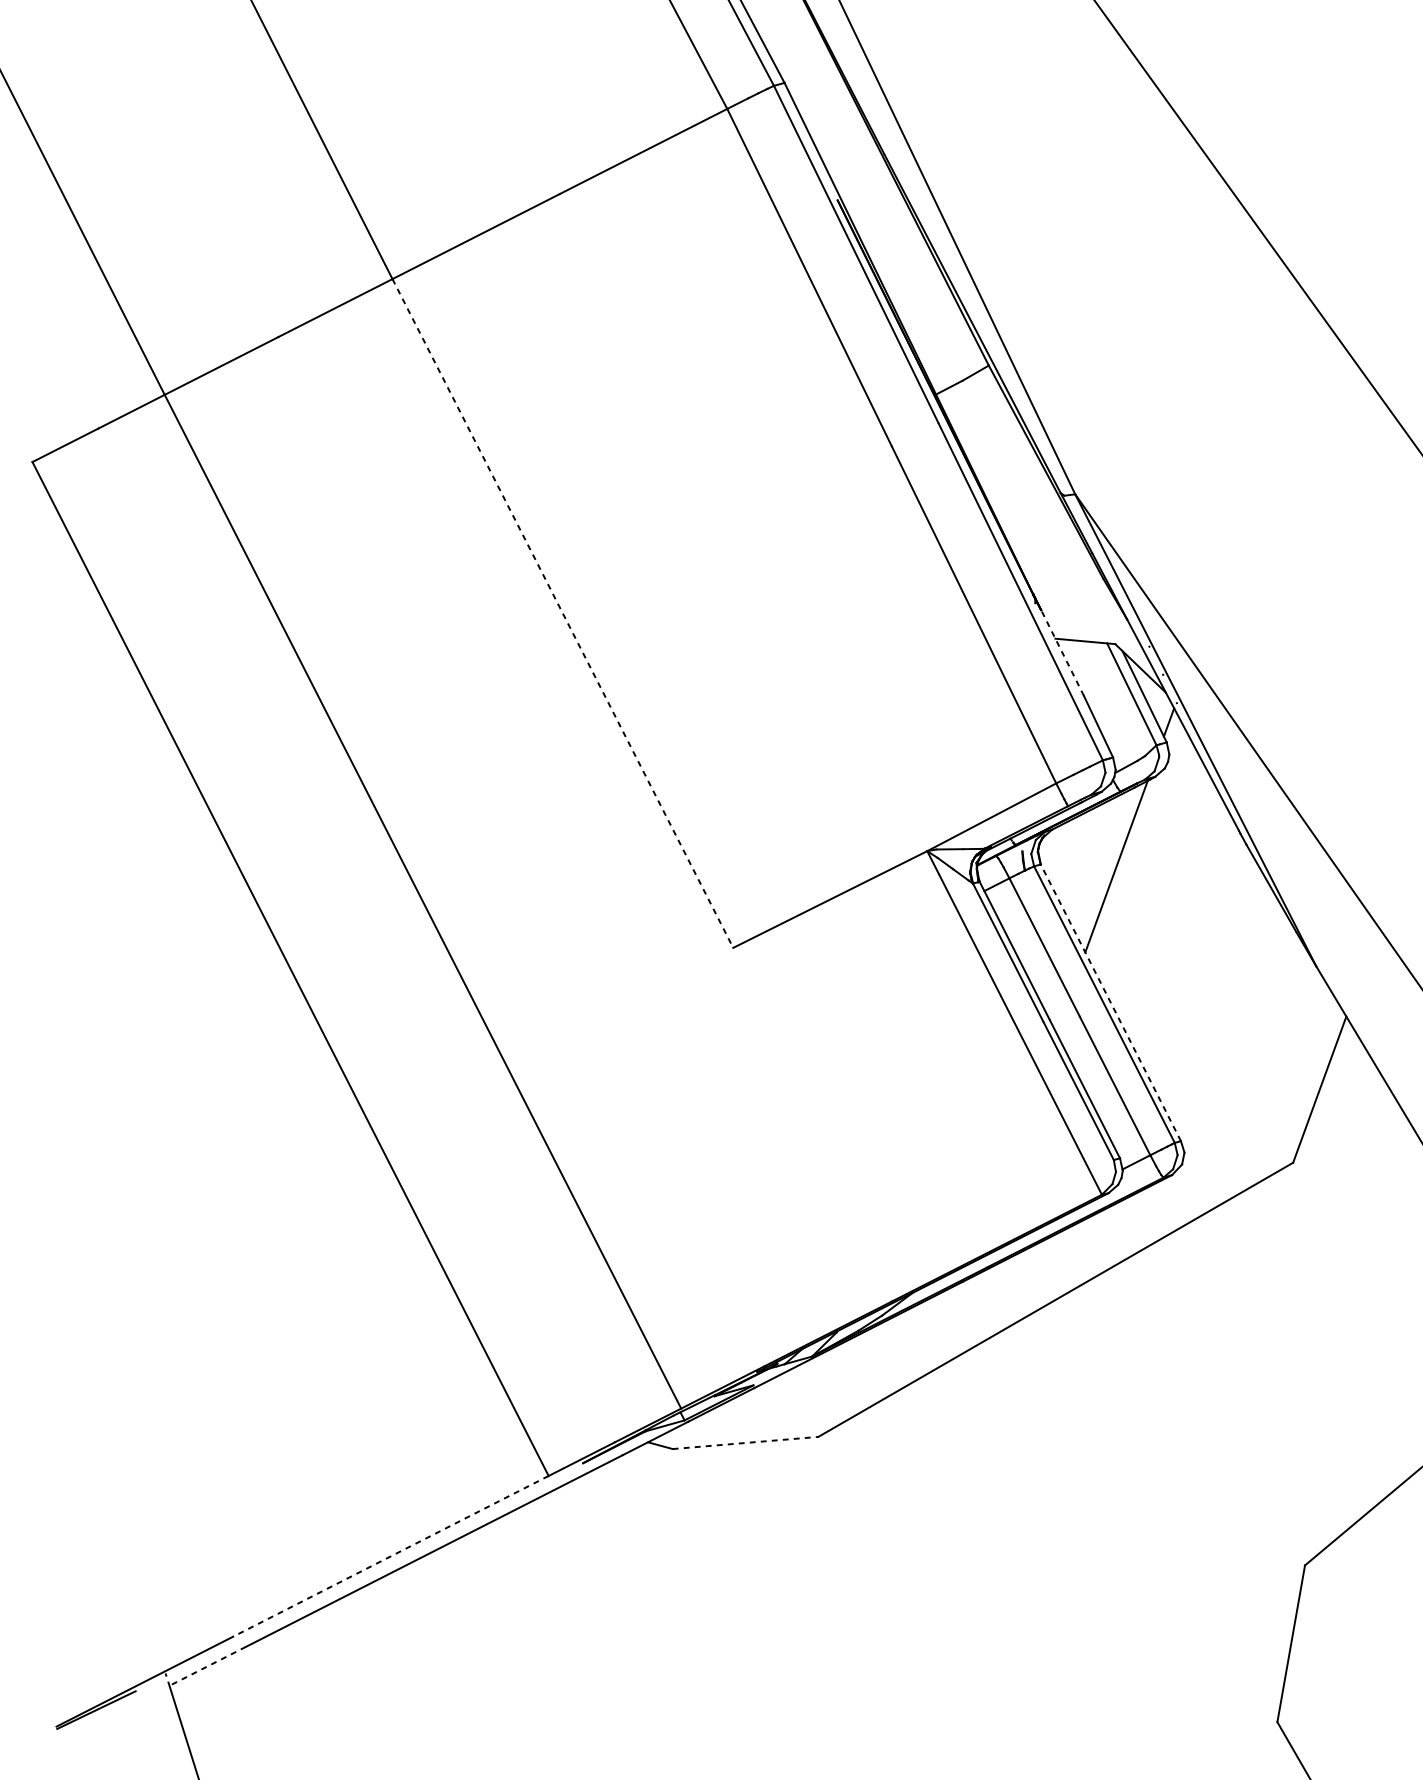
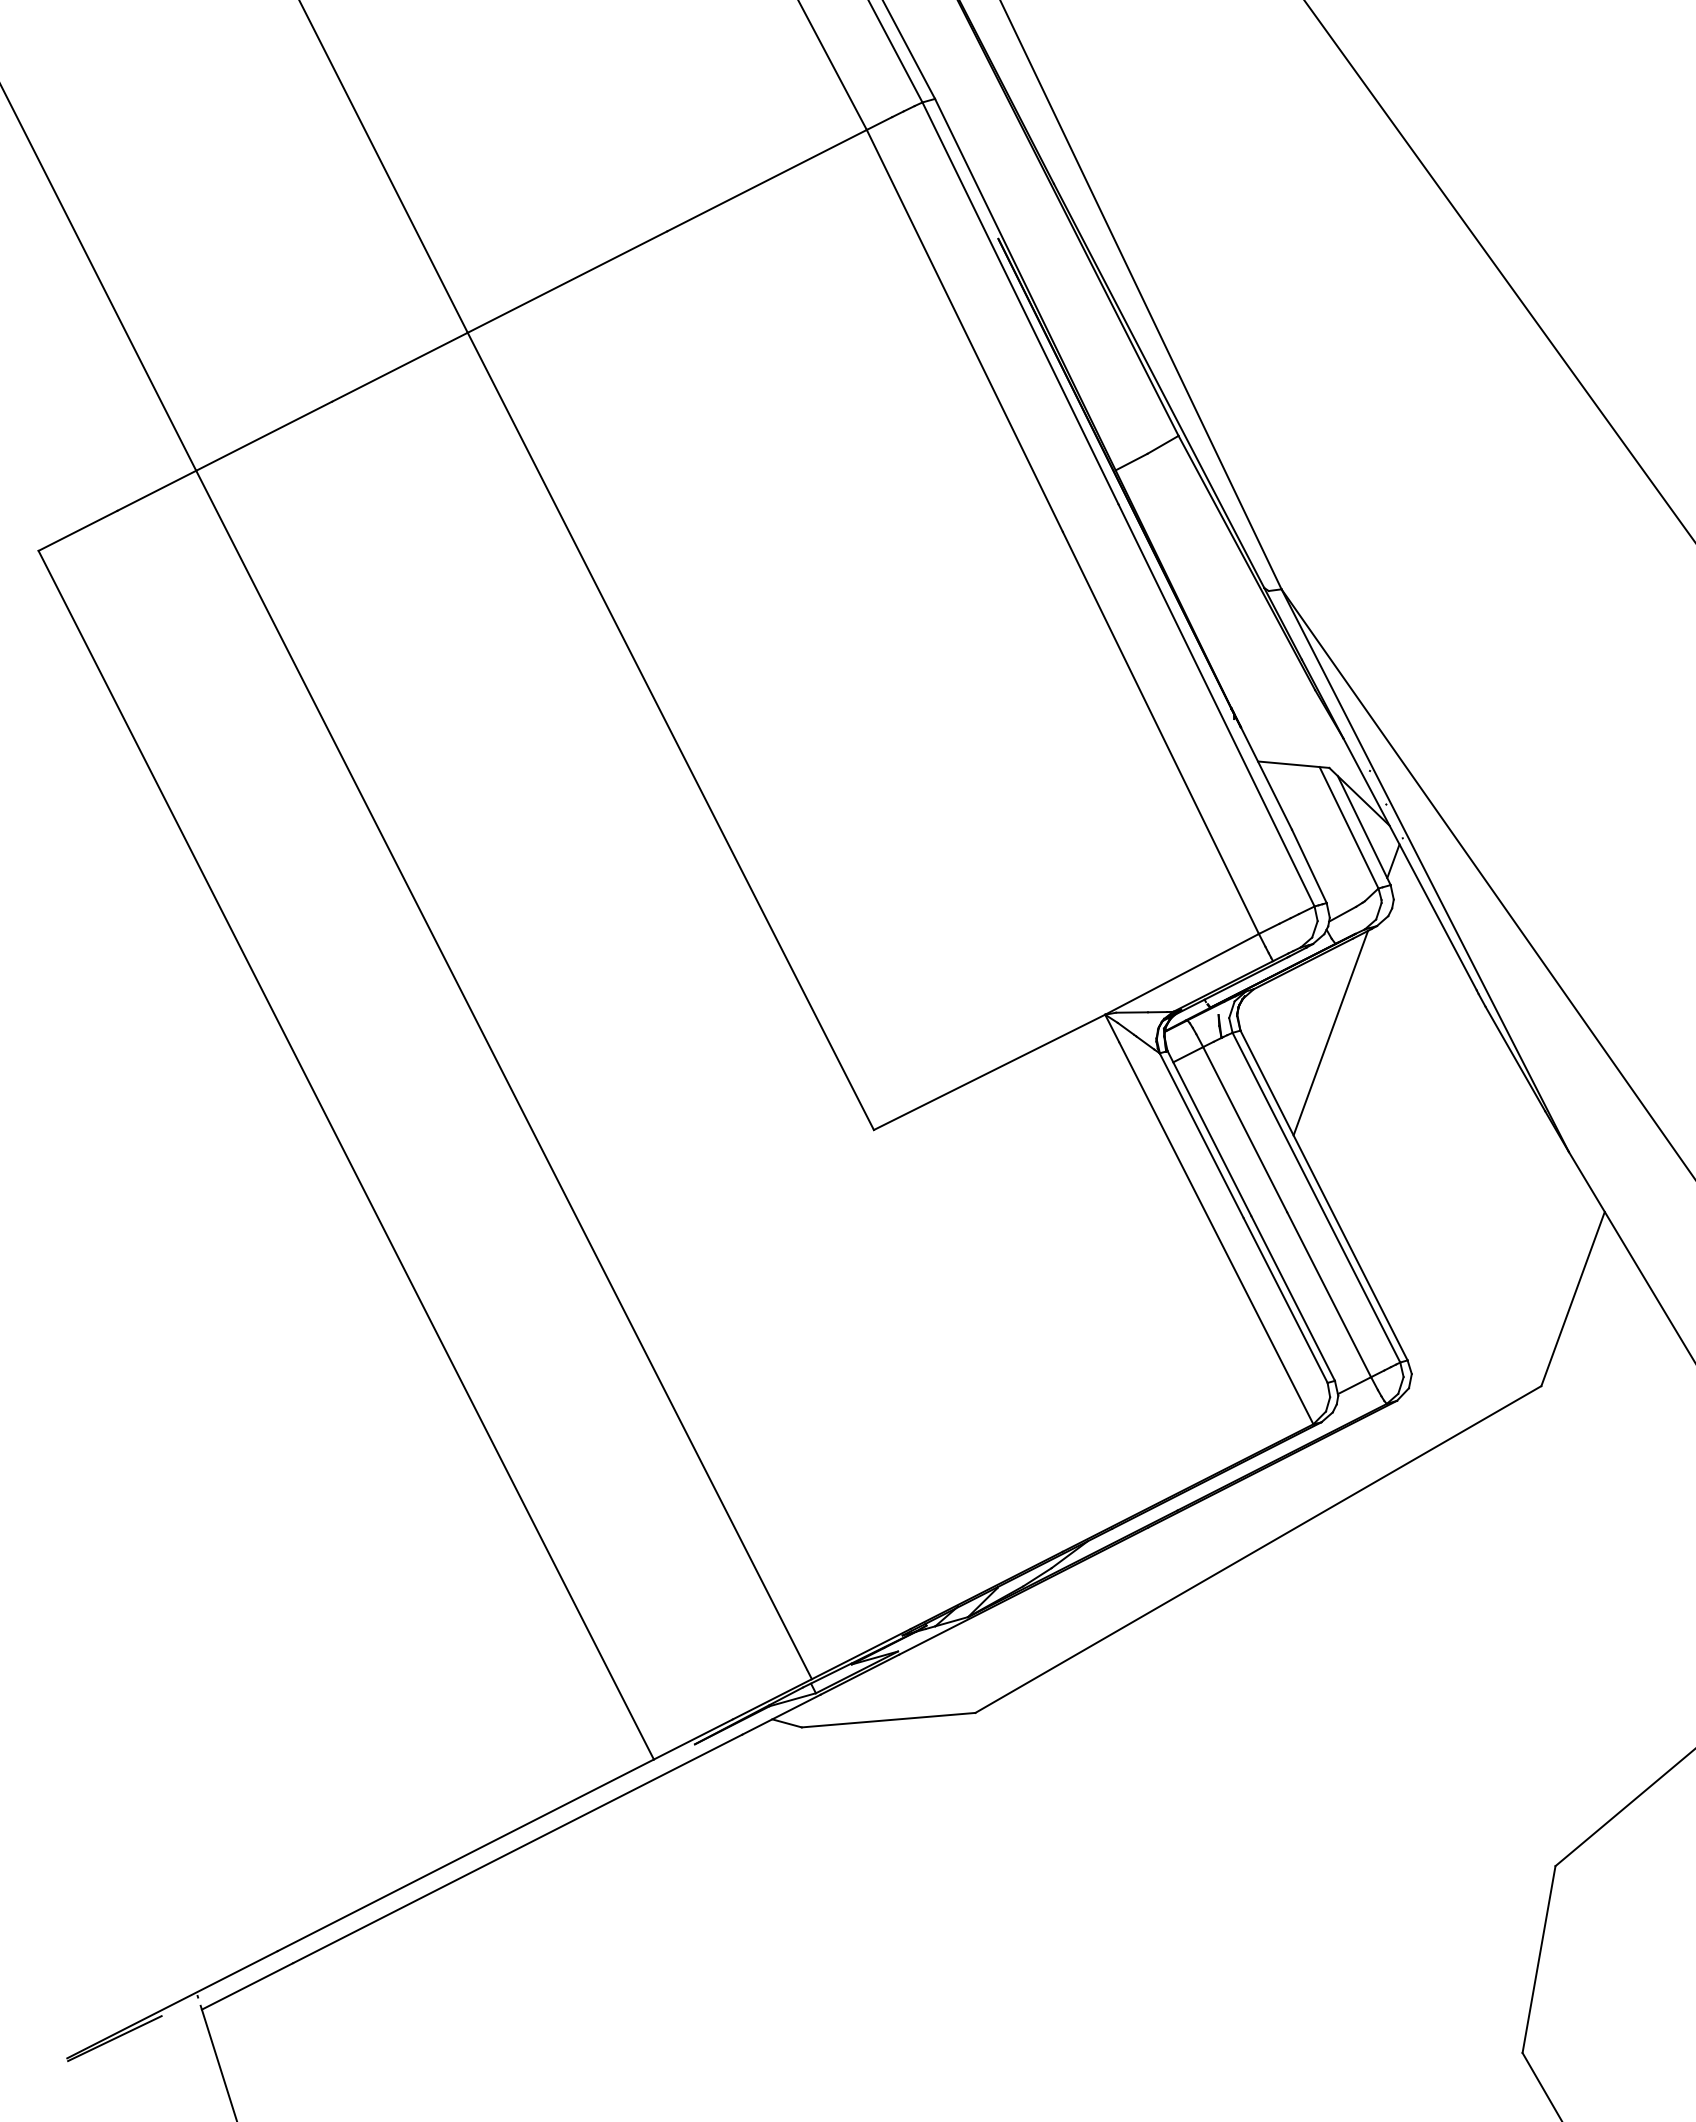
line: (563, 613) -> (671, 731), dashed -> solid
line: (1062, 653) -> (1266, 778), dashed -> solid
line: (1111, 1002) -> (1324, 1195), dashed -> solid
line: (746, 1443) -> (889, 1720), dashed -> solid
line: (390, 1556) -> (465, 1855), dashed -> solid
line: (207, 1666) -> (247, 1986), dashed -> solid

